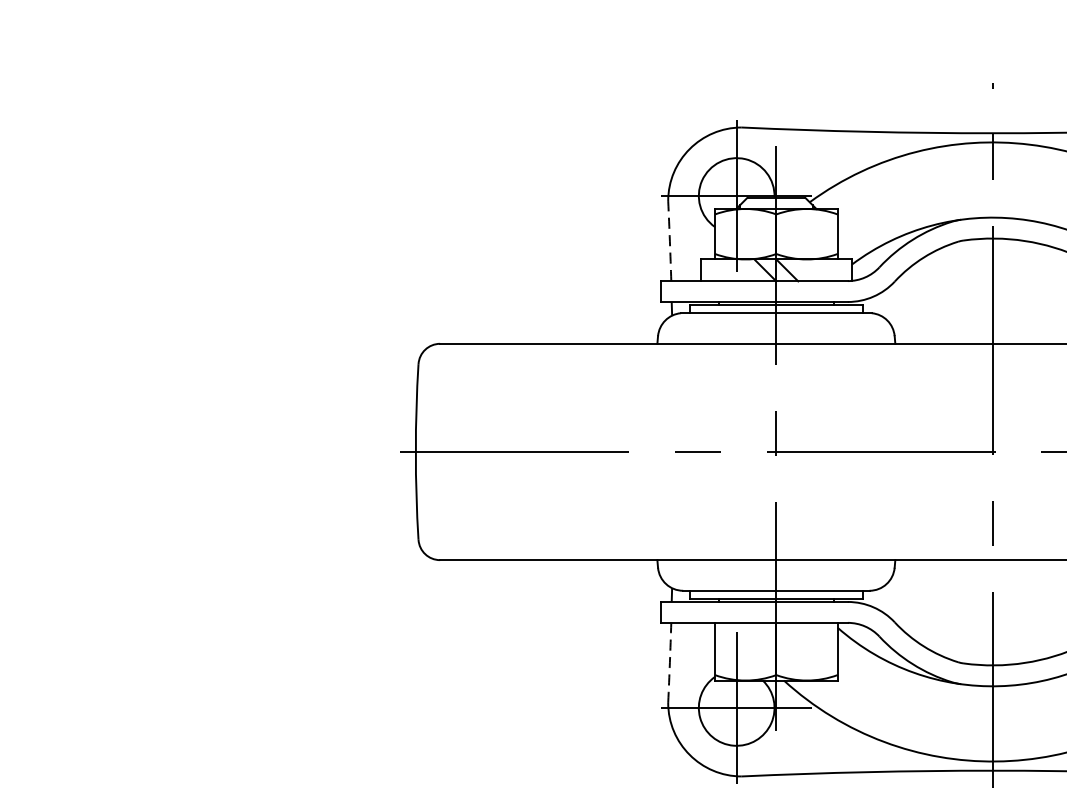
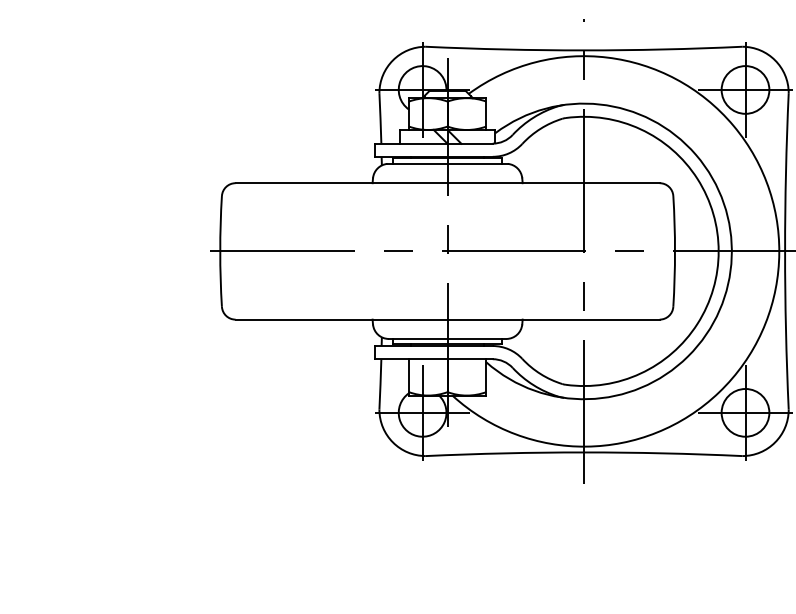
arc: (669, 241) -> (380, 118), dashed -> solid
arc: (669, 662) -> (380, 384), dashed -> solid

